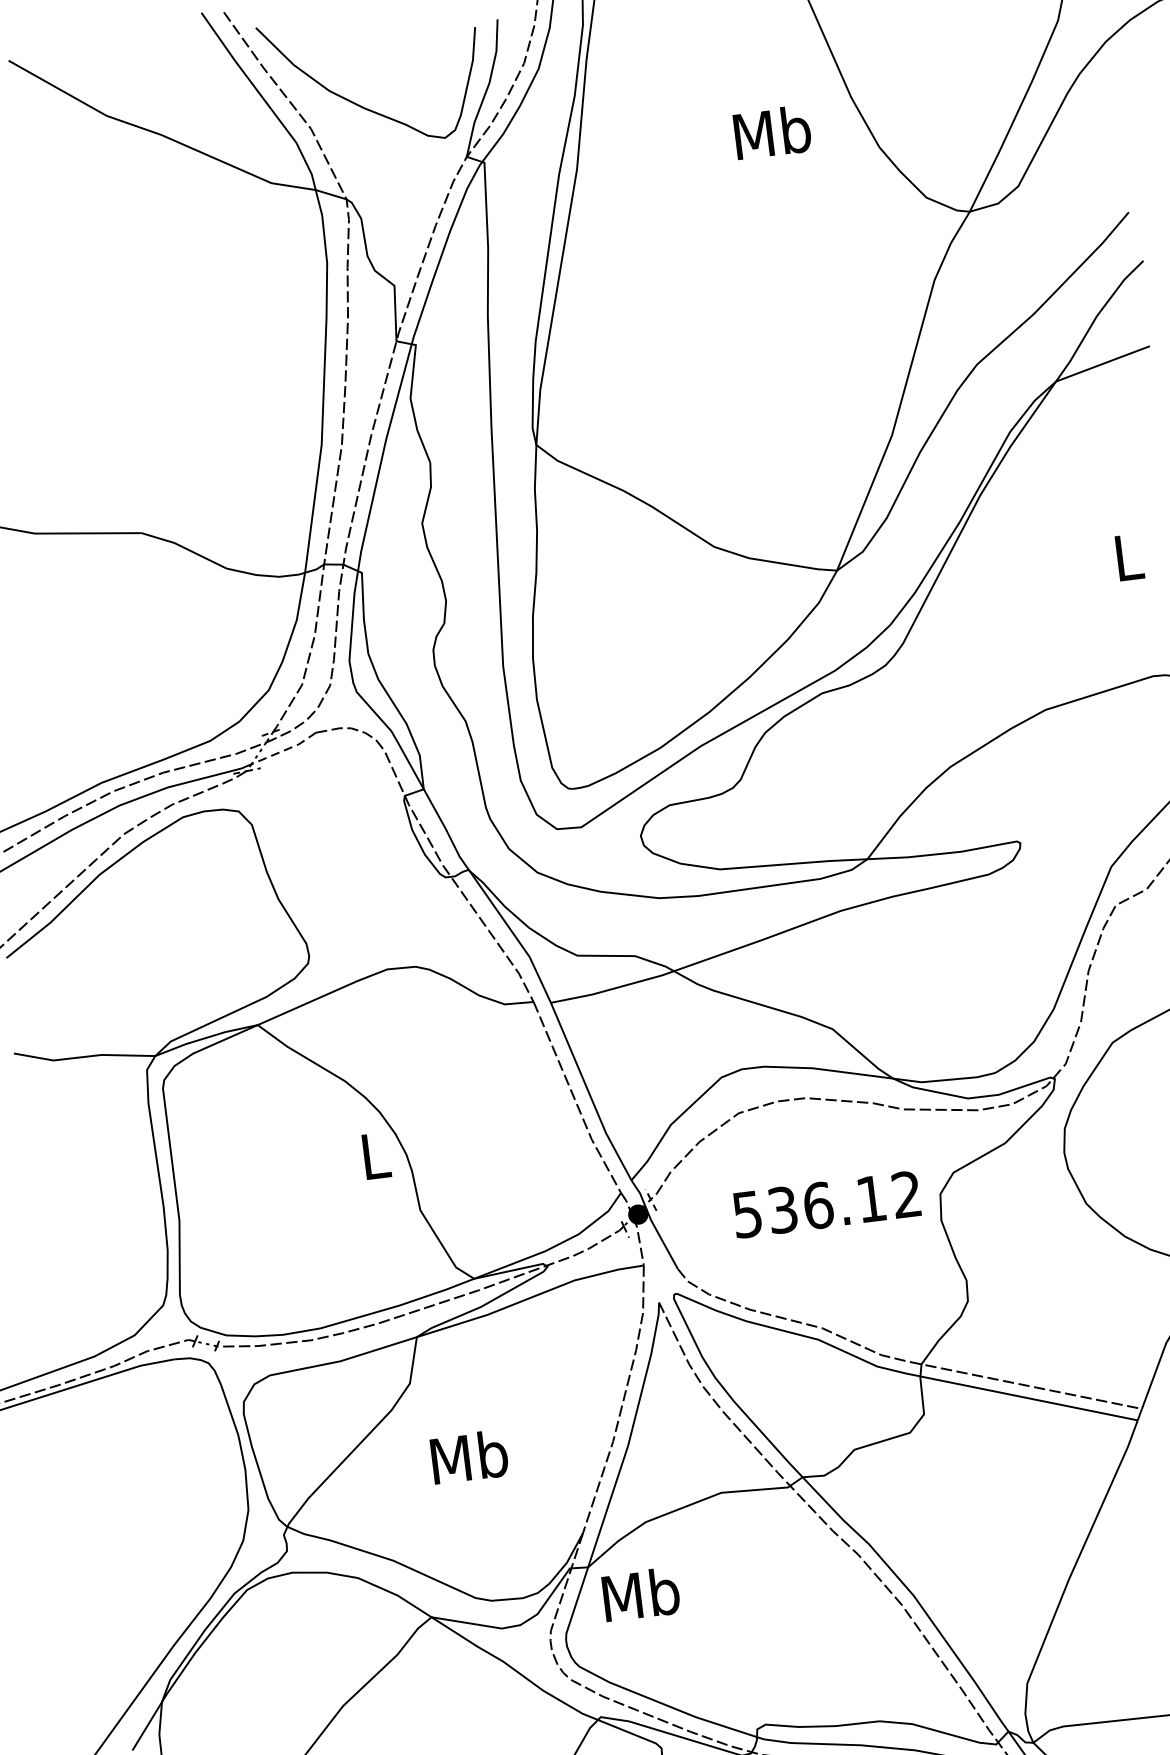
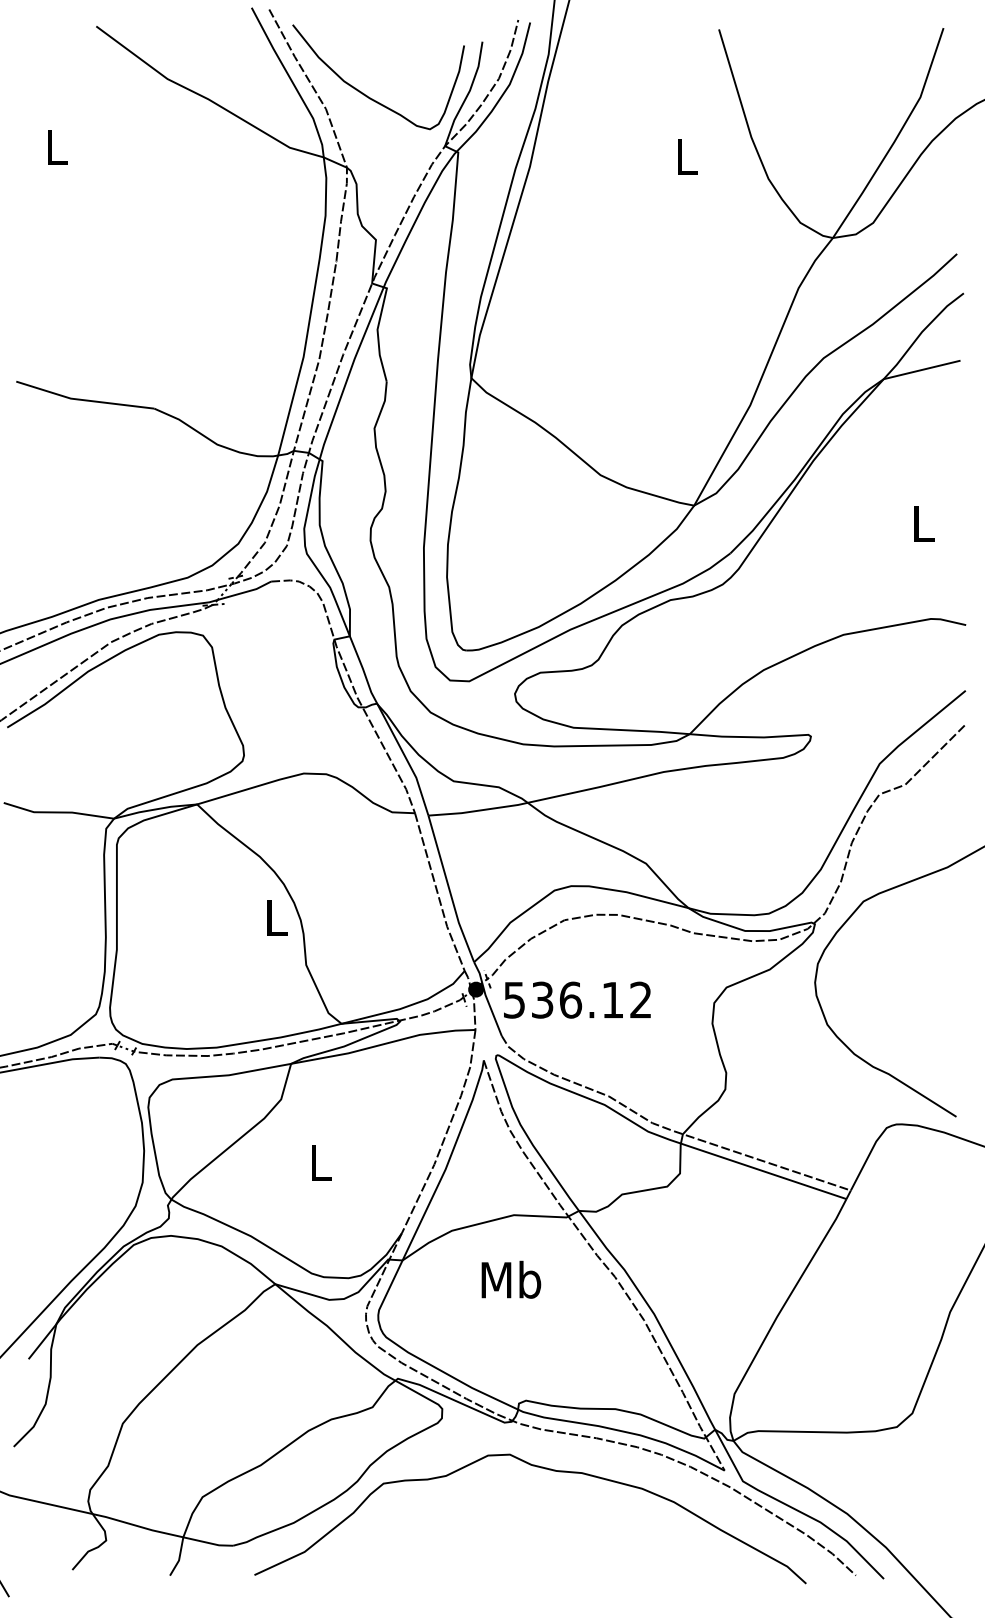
text: (772, 131) -> (686, 156), Mb -> L
line: (285, 750) -> (245, 592), dashed -> solid
text: (826, 1203) -> (577, 999), moved
text: (469, 1456) -> (320, 1162), Mb -> L
text: (641, 1594) -> (511, 1279), moved

